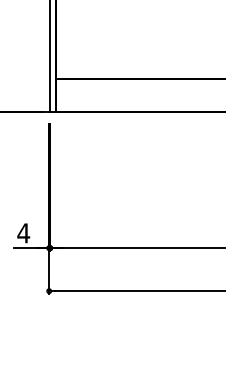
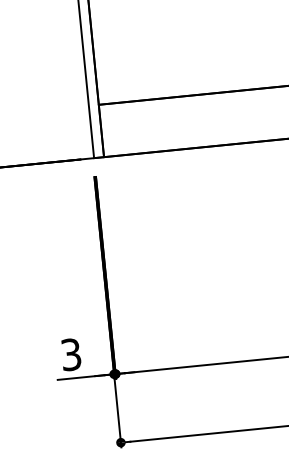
text: (23, 233) -> (70, 355), 4 -> 3

